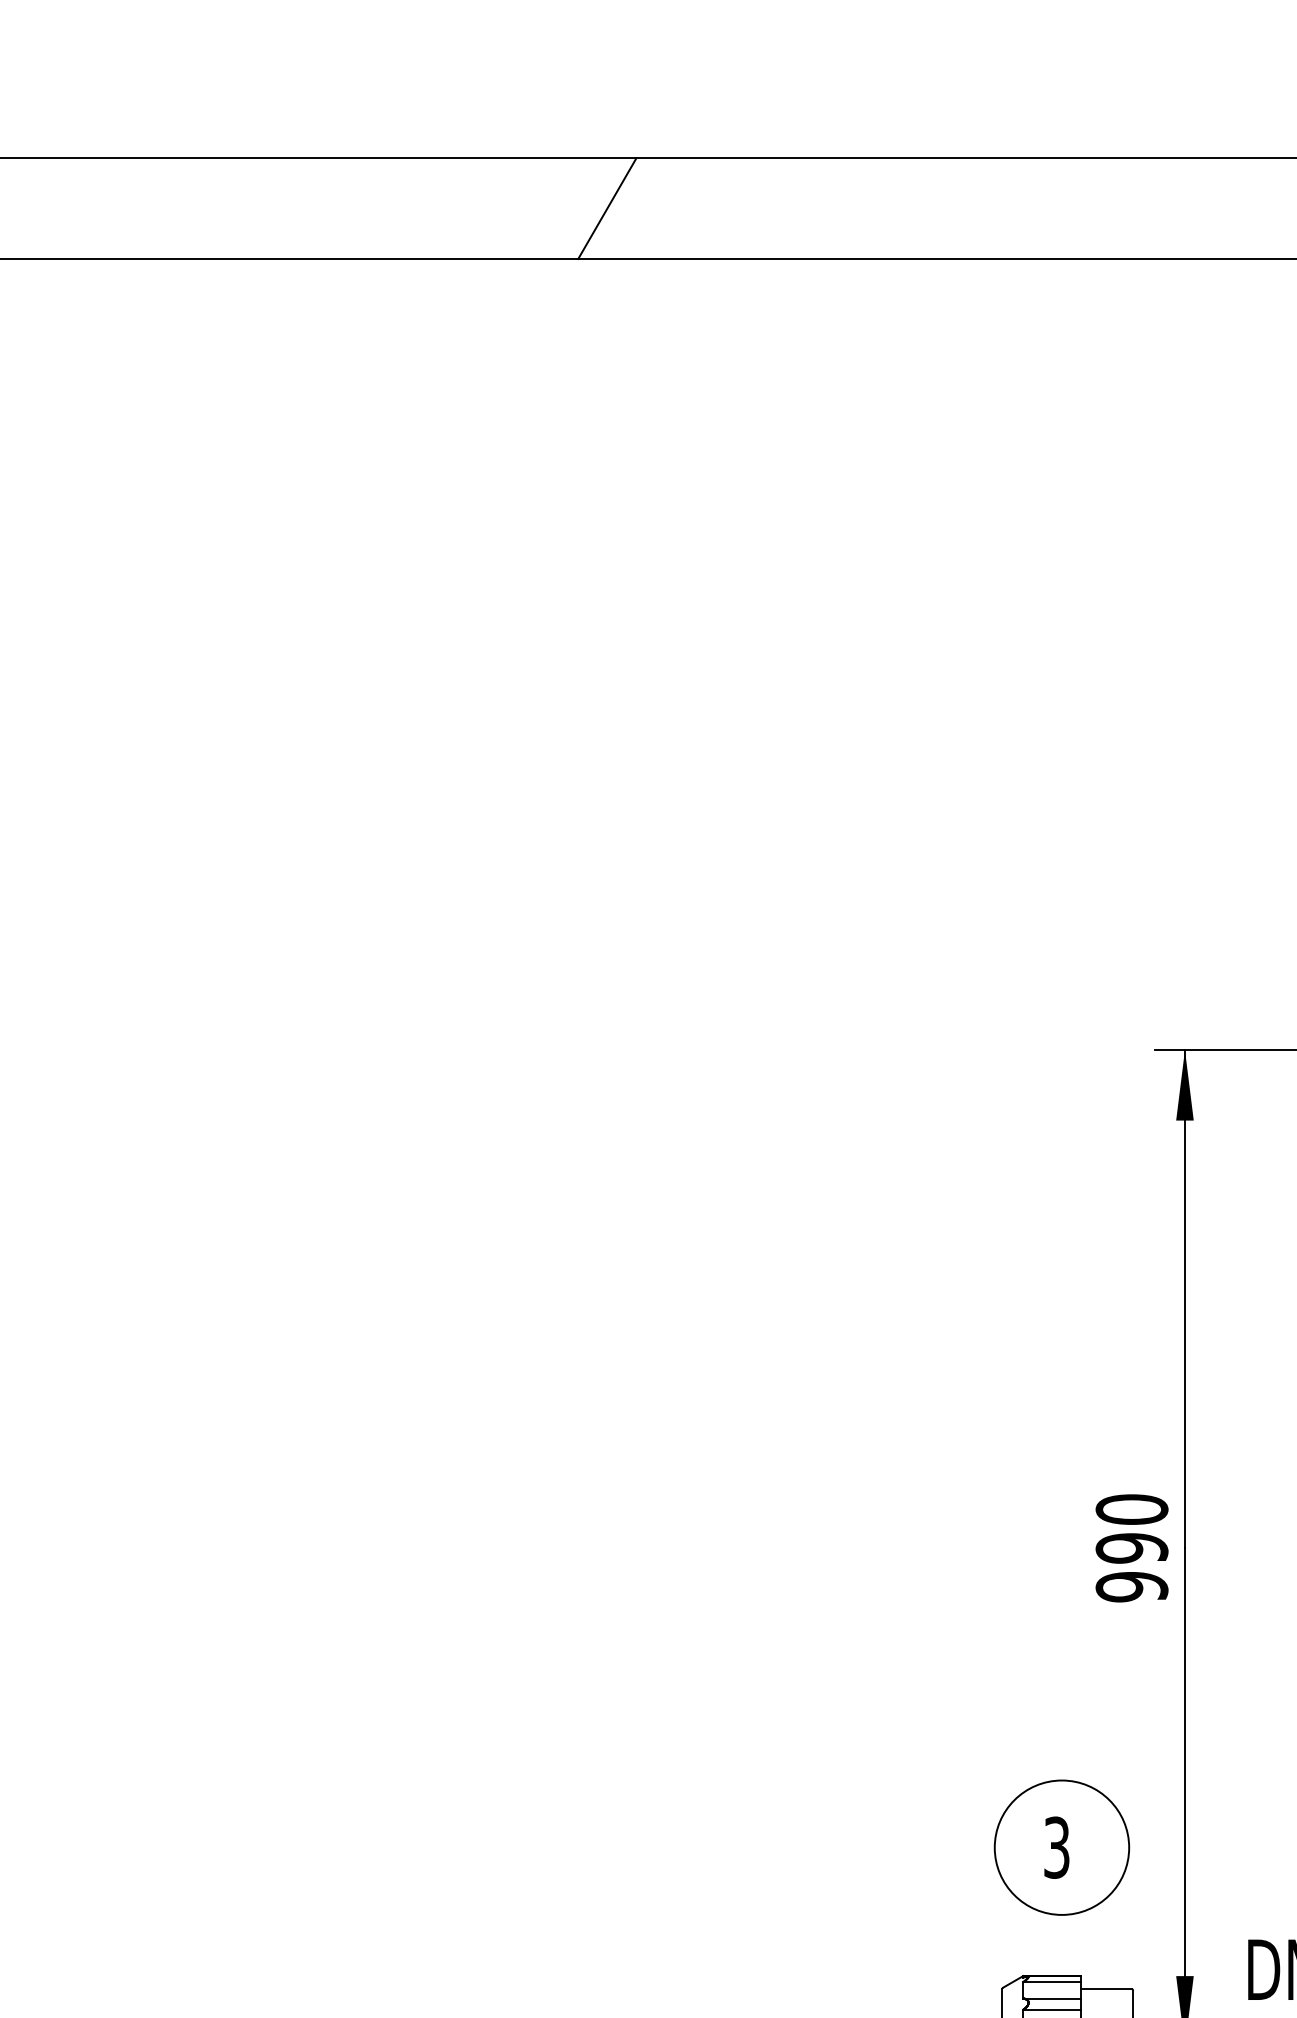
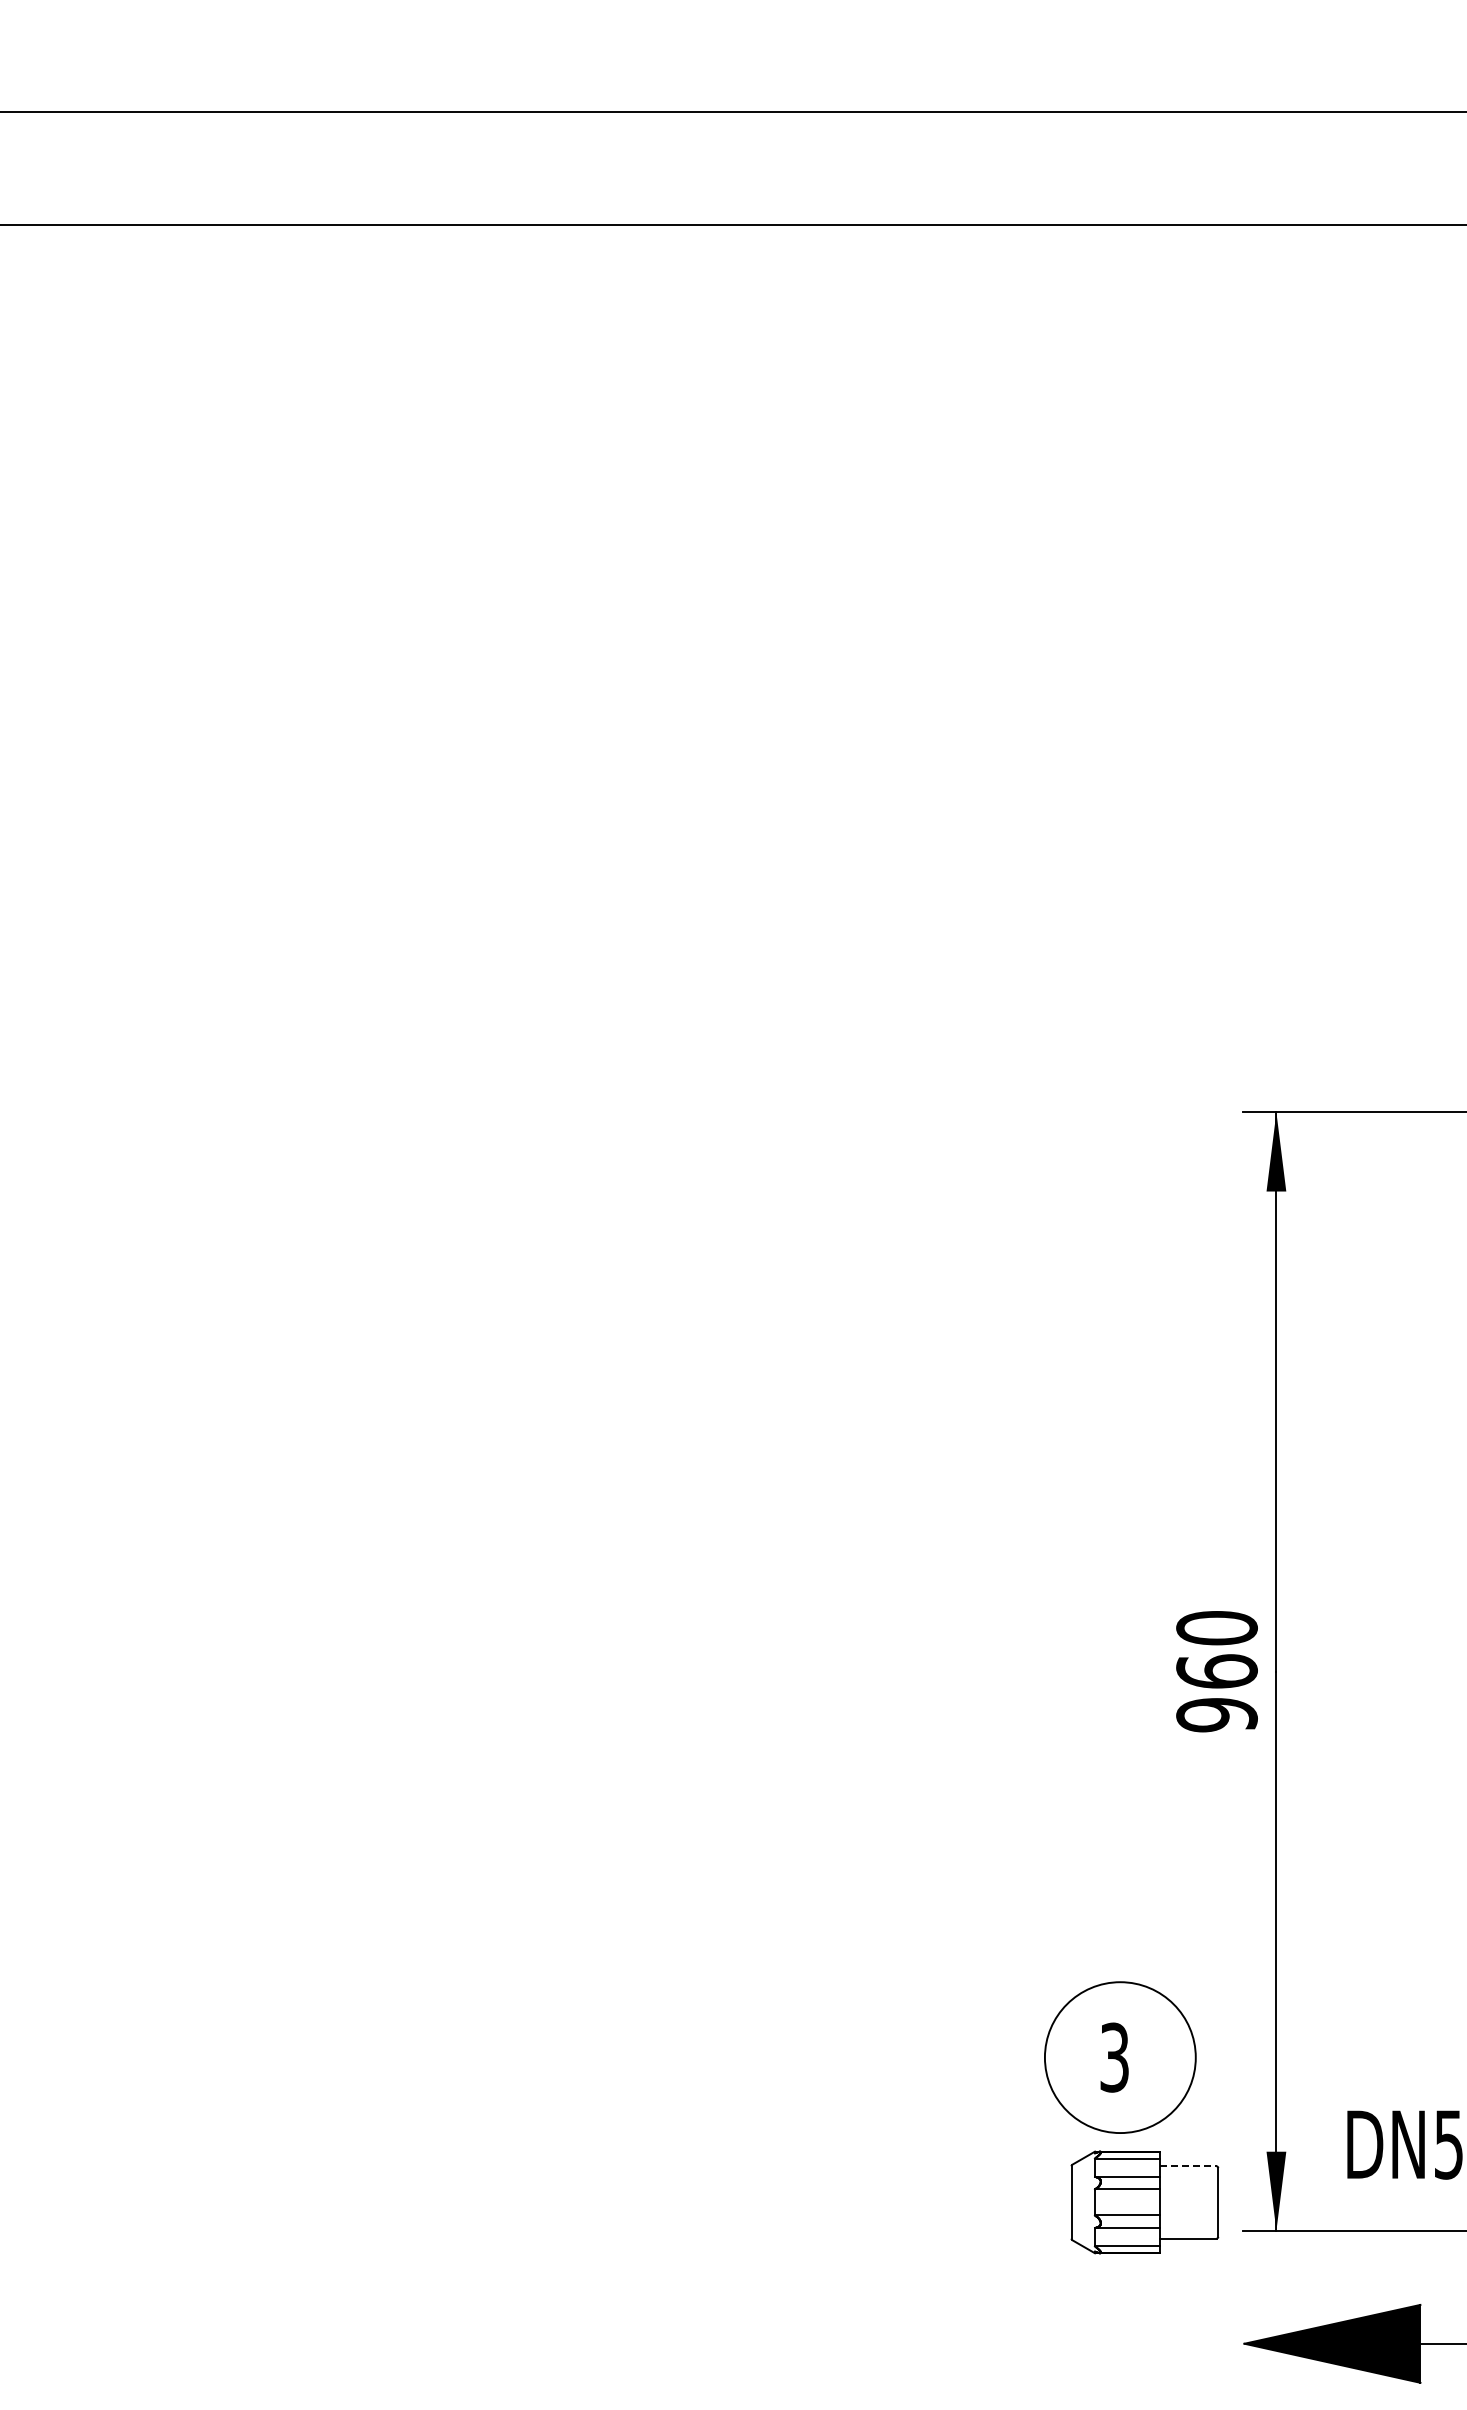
line: (606, 208) -> (627, 167), removed
text: (1131, 1548) -> (1216, 1671), 990 -> 960
part: (1062, 1847) -> (1120, 2057), moved
line: (1106, 1989) -> (1188, 2166), solid -> dashed

